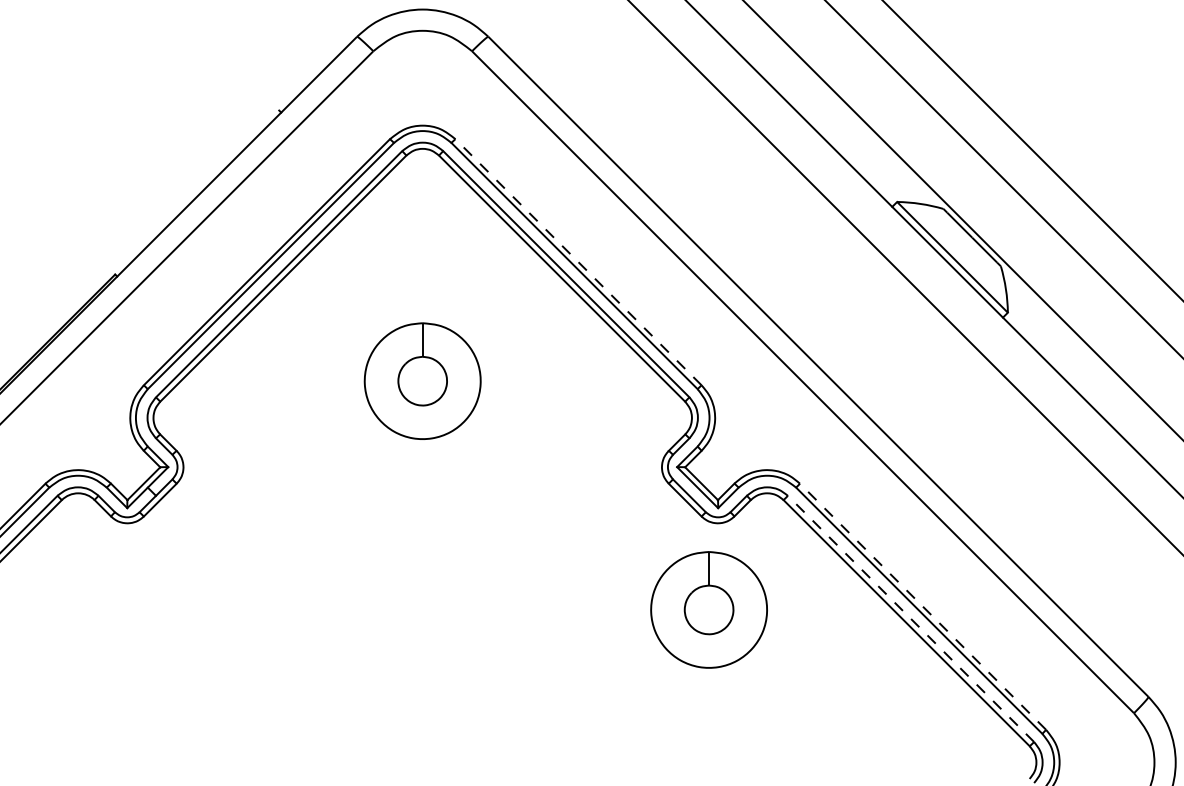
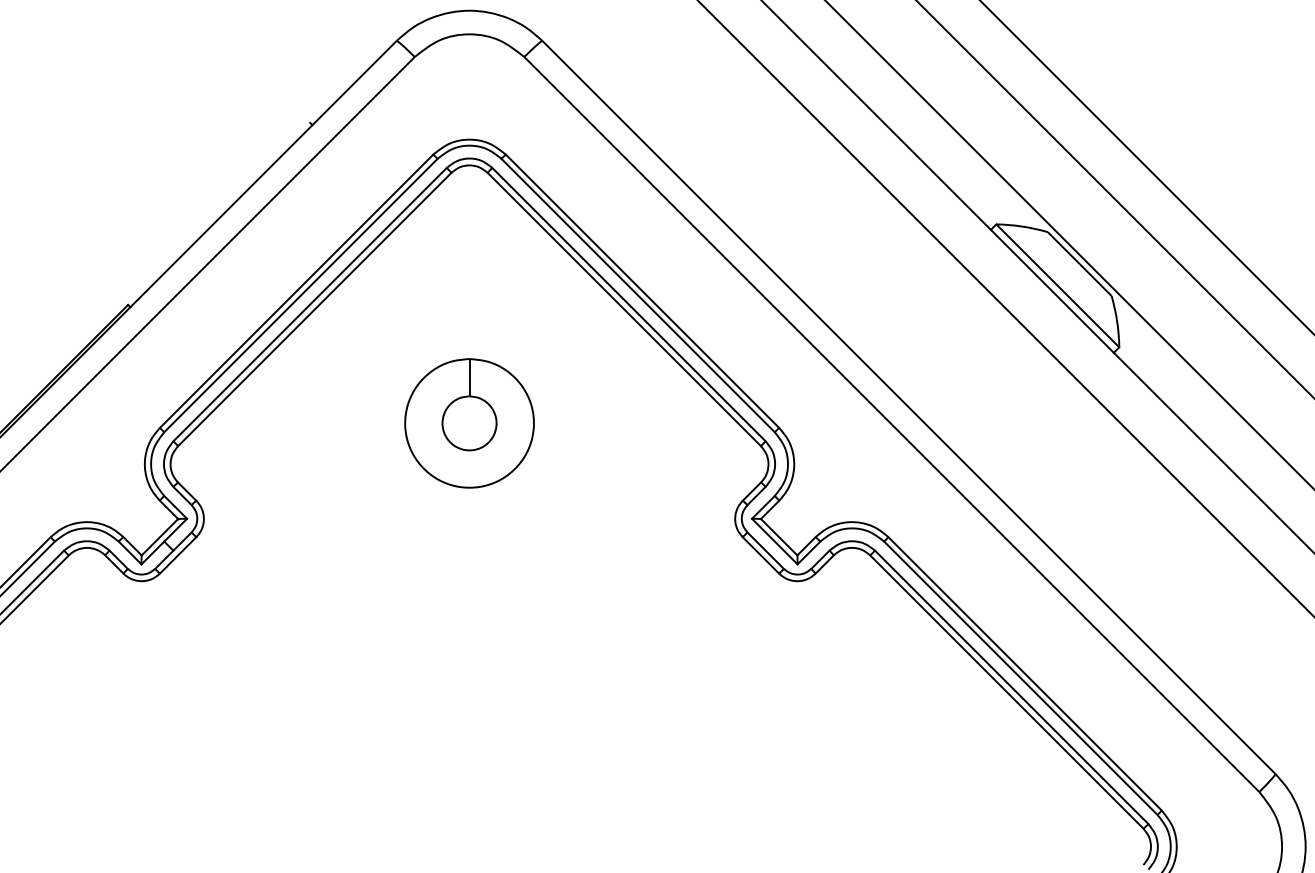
line: (578, 262) -> (642, 291), dashed -> solid
line: (922, 606) -> (1024, 673), dashed -> solid
part: (709, 610) -> (787, 677), removed
line: (910, 619) -> (1011, 687), dashed -> solid

